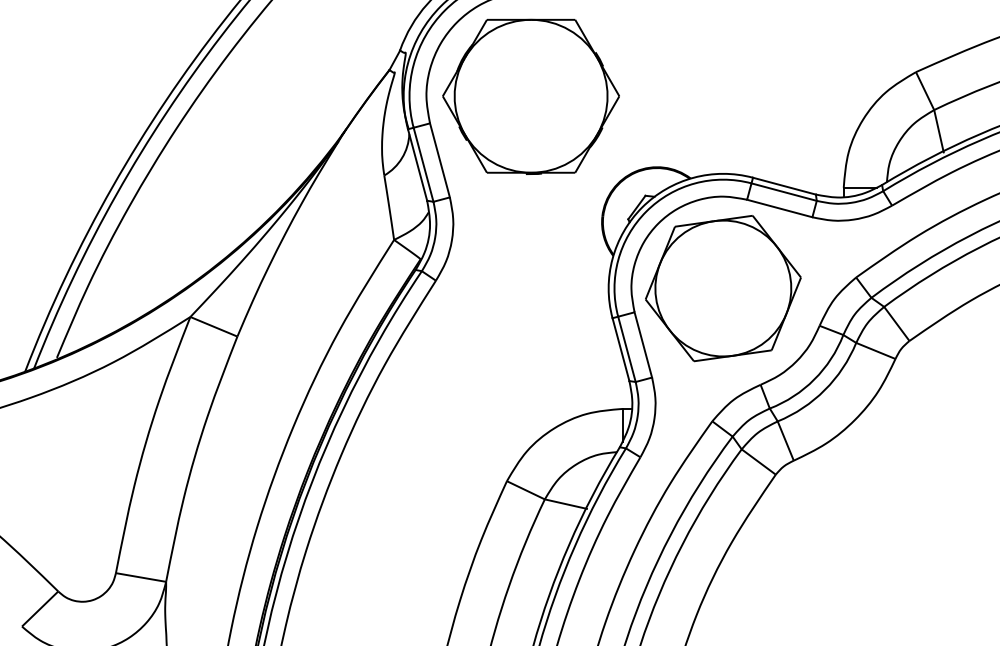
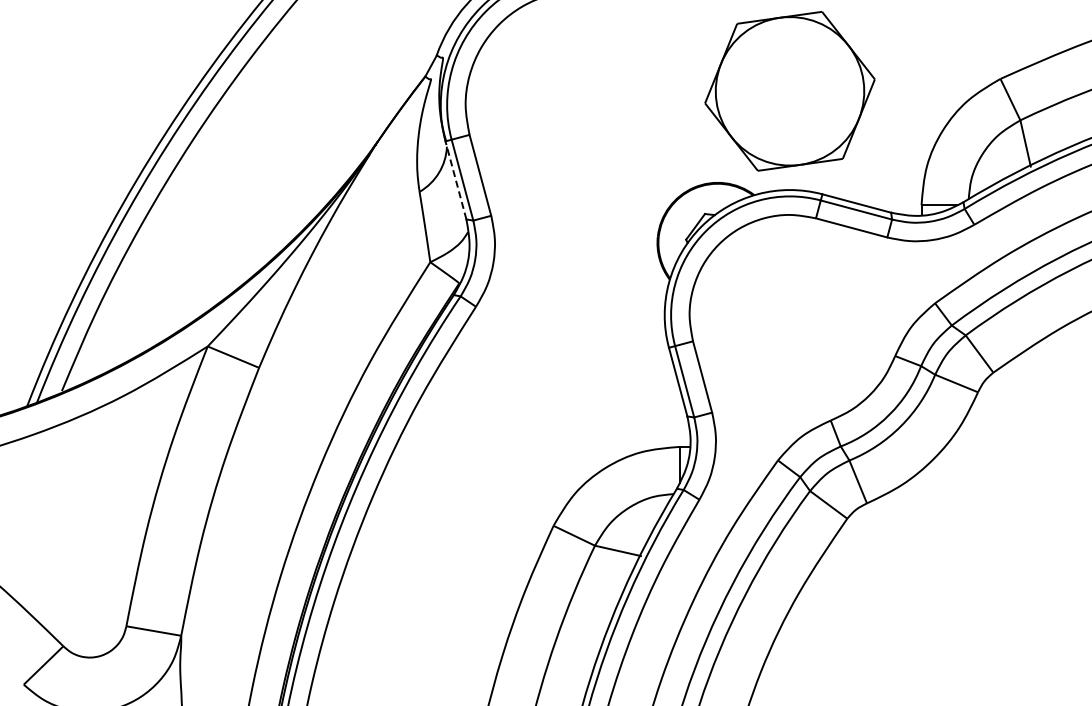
part: (530, 96) -> (579, 105), removed
line: (417, 164) -> (455, 179), solid -> dashed
part: (722, 288) -> (789, 91), moved

